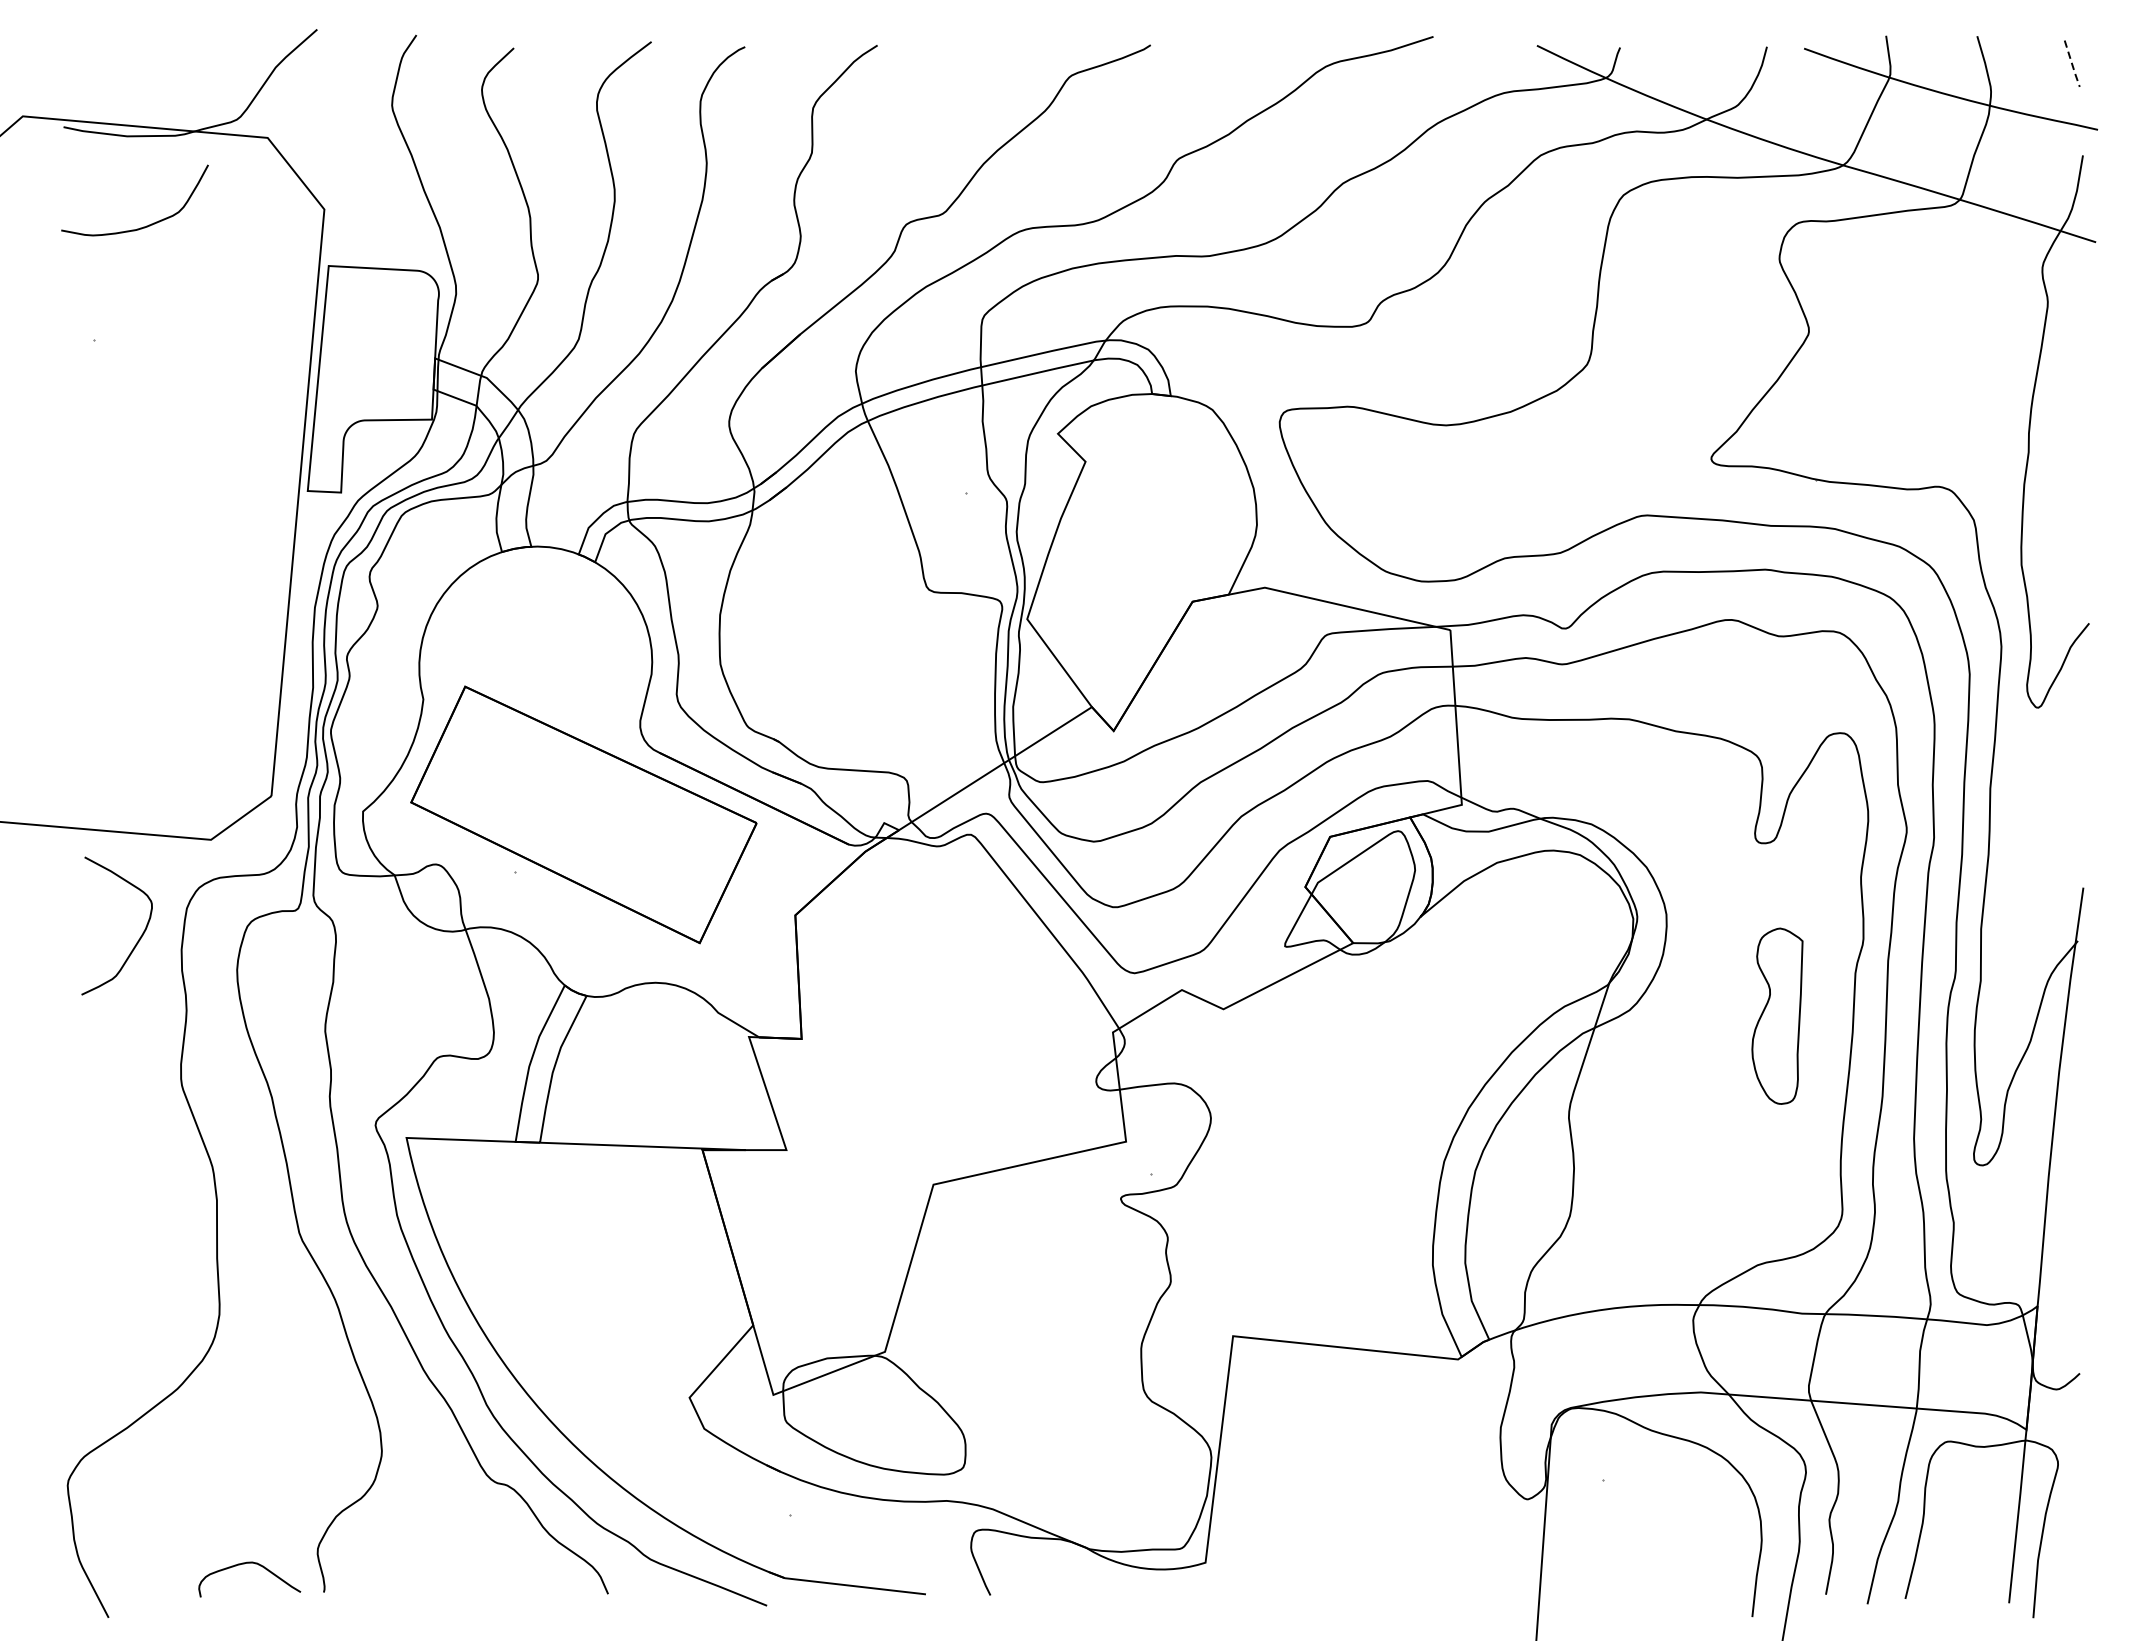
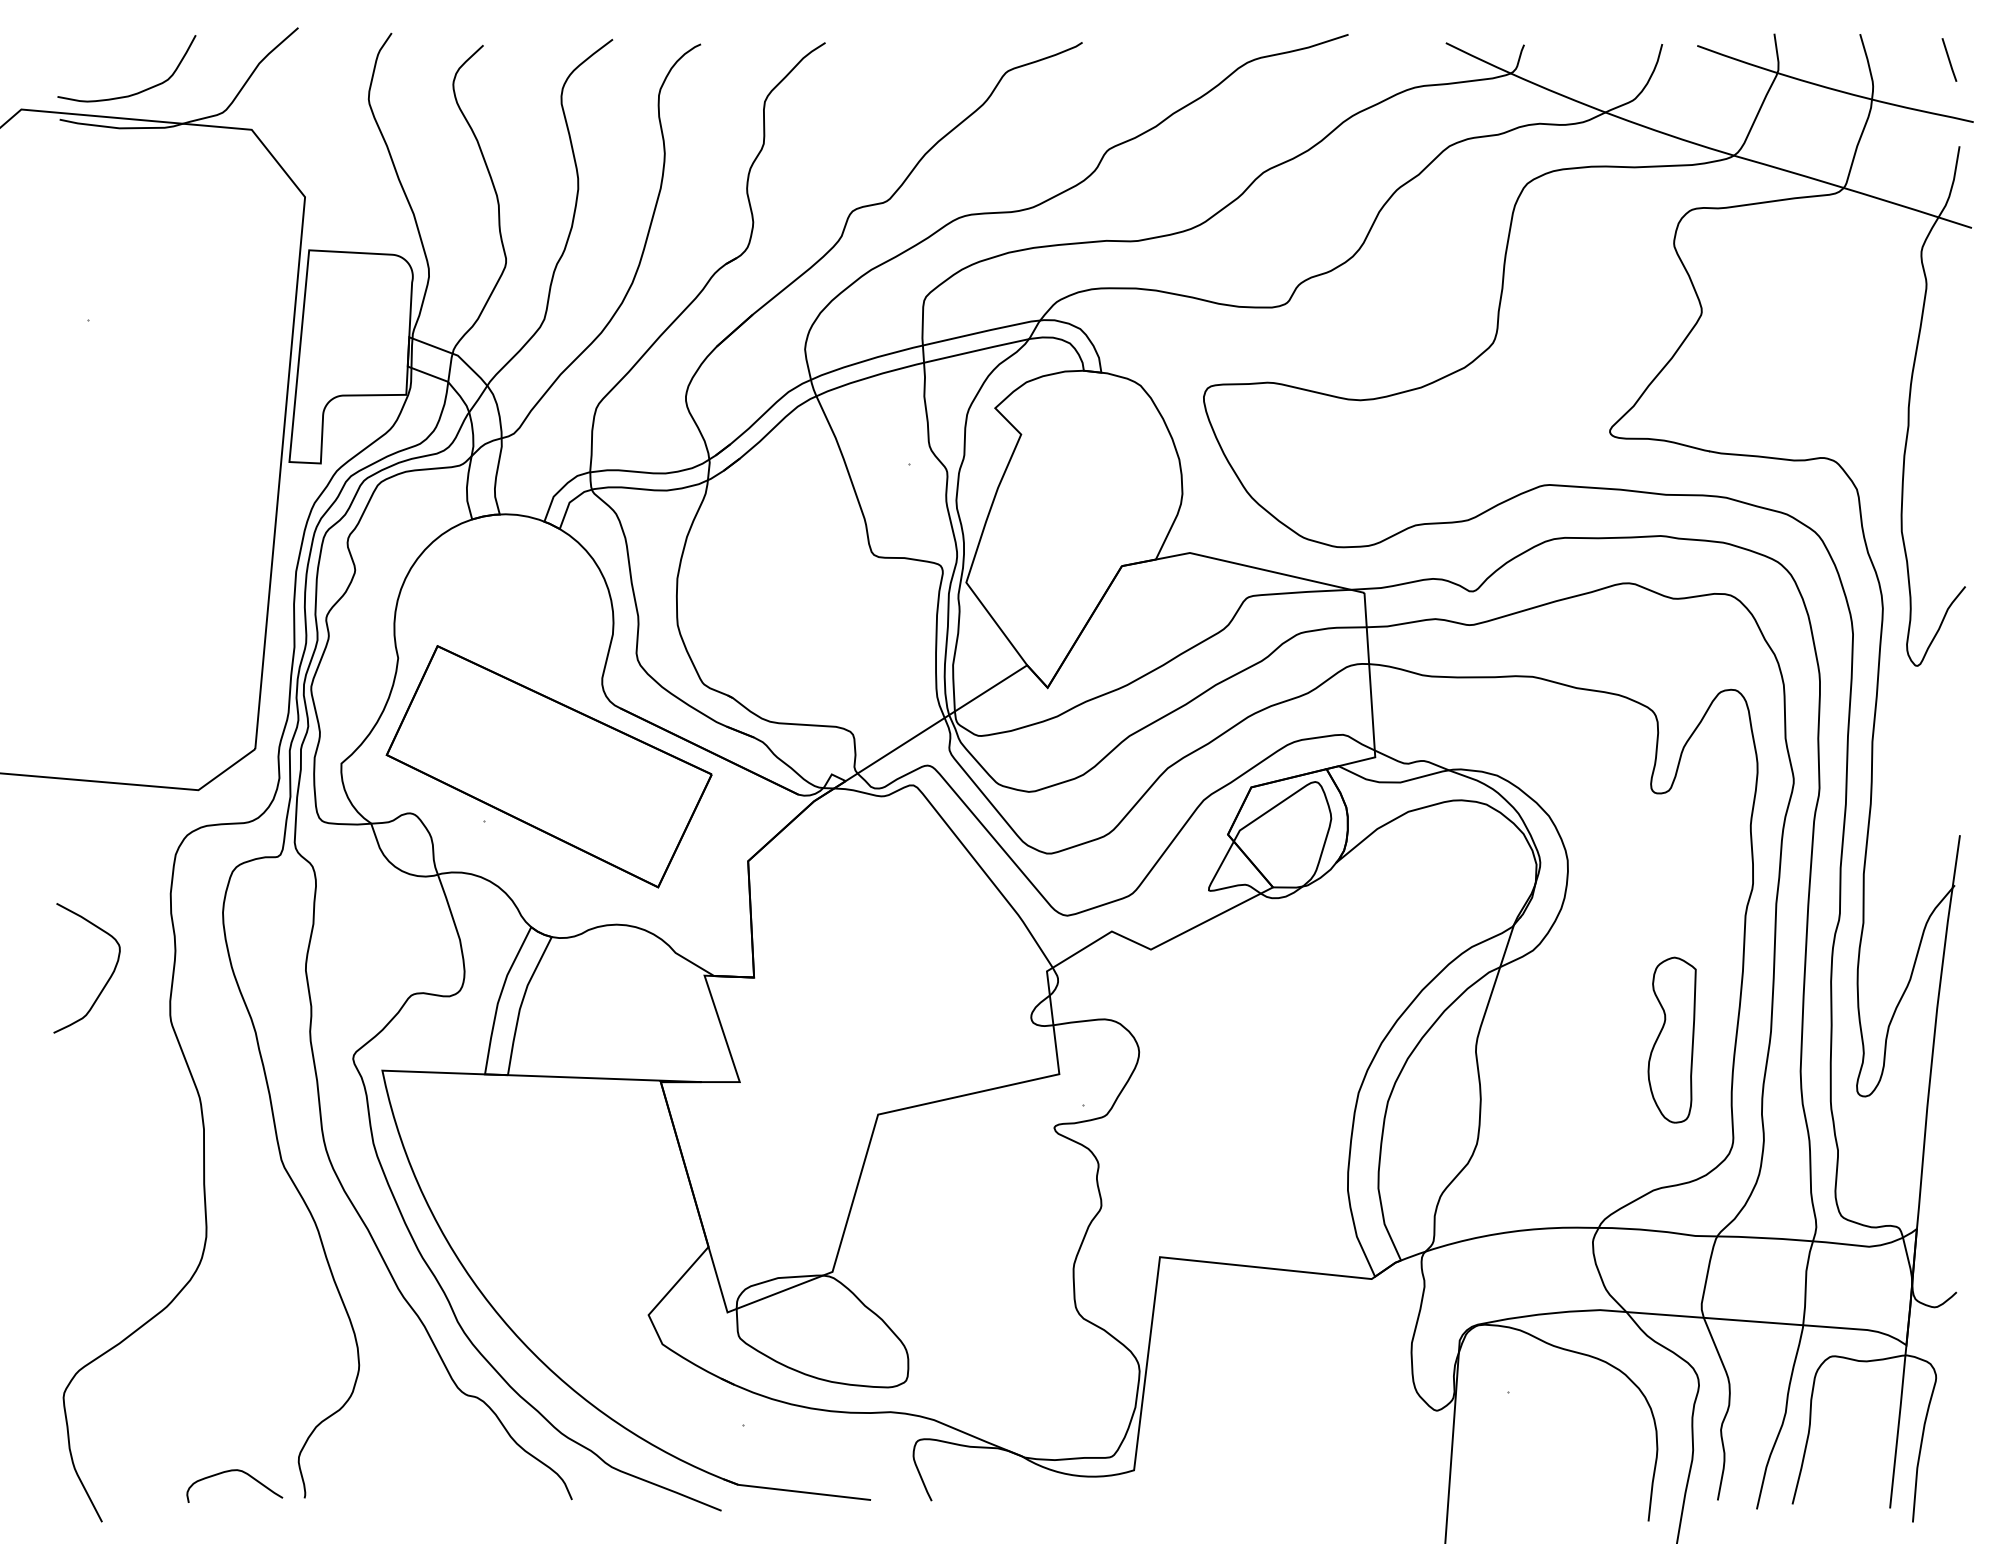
line: (2072, 64) -> (1949, 60), dashed -> solid
curve: (142, 226) -> (133, 93), moved
curve: (137, 940) -> (106, 981), moved
part: (1776, 1015) -> (1671, 1039), moved

